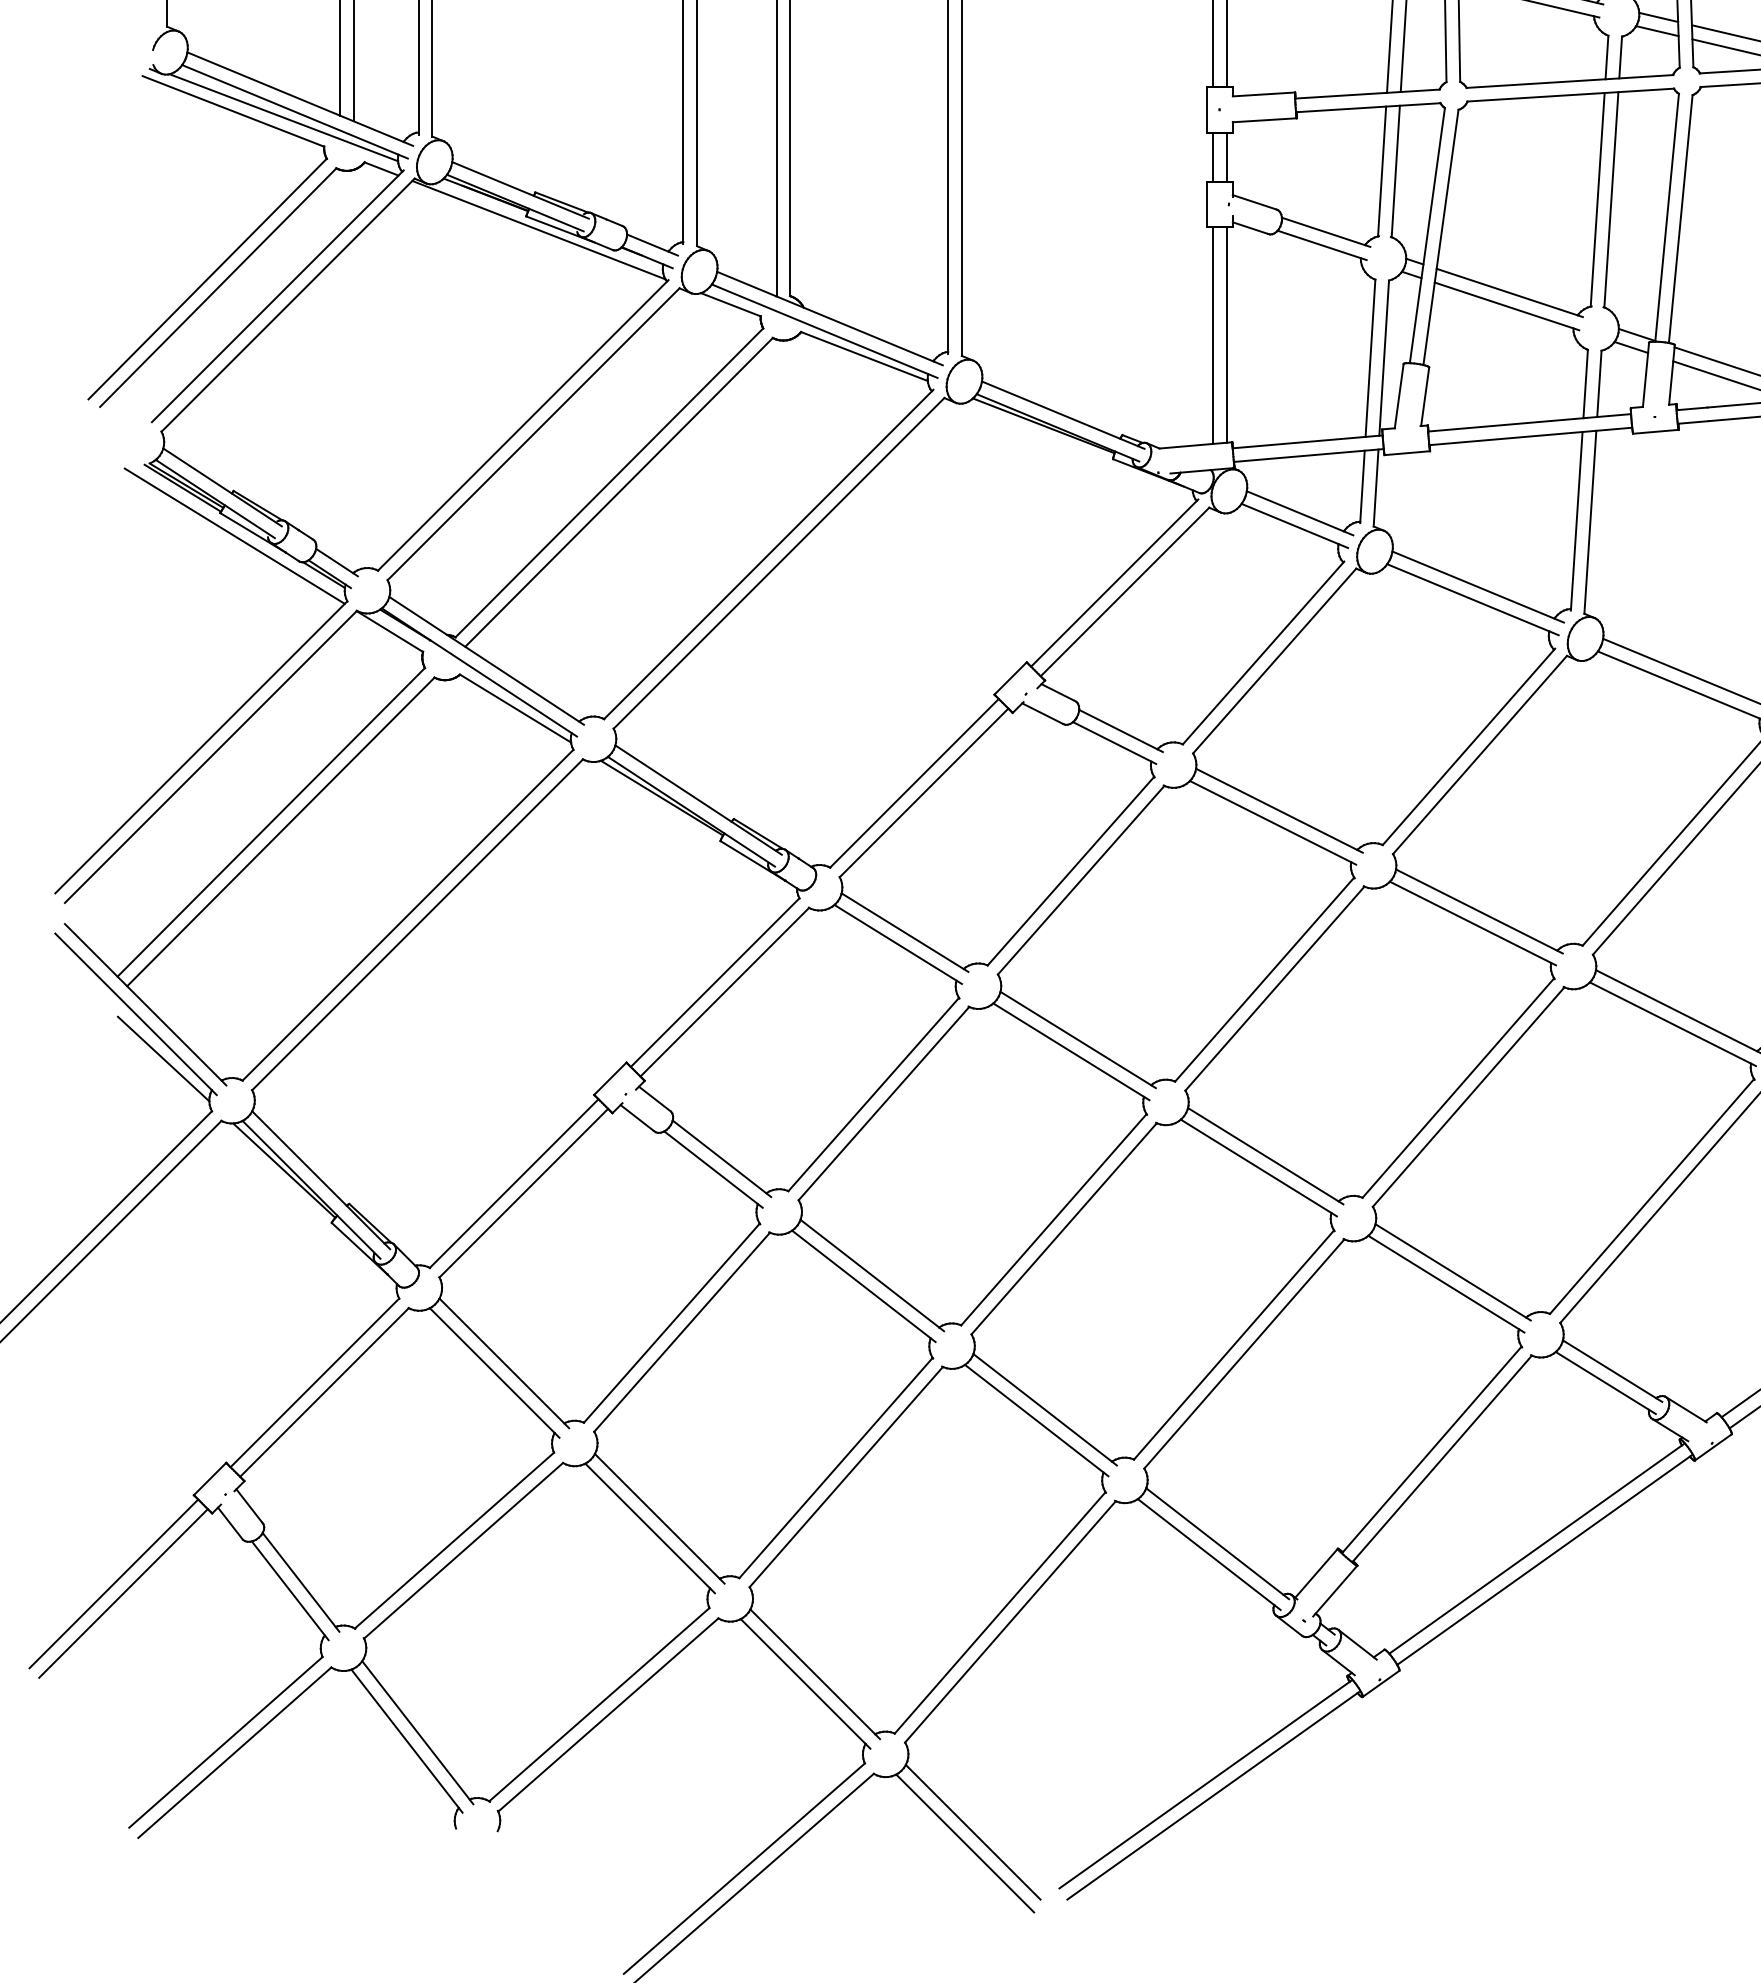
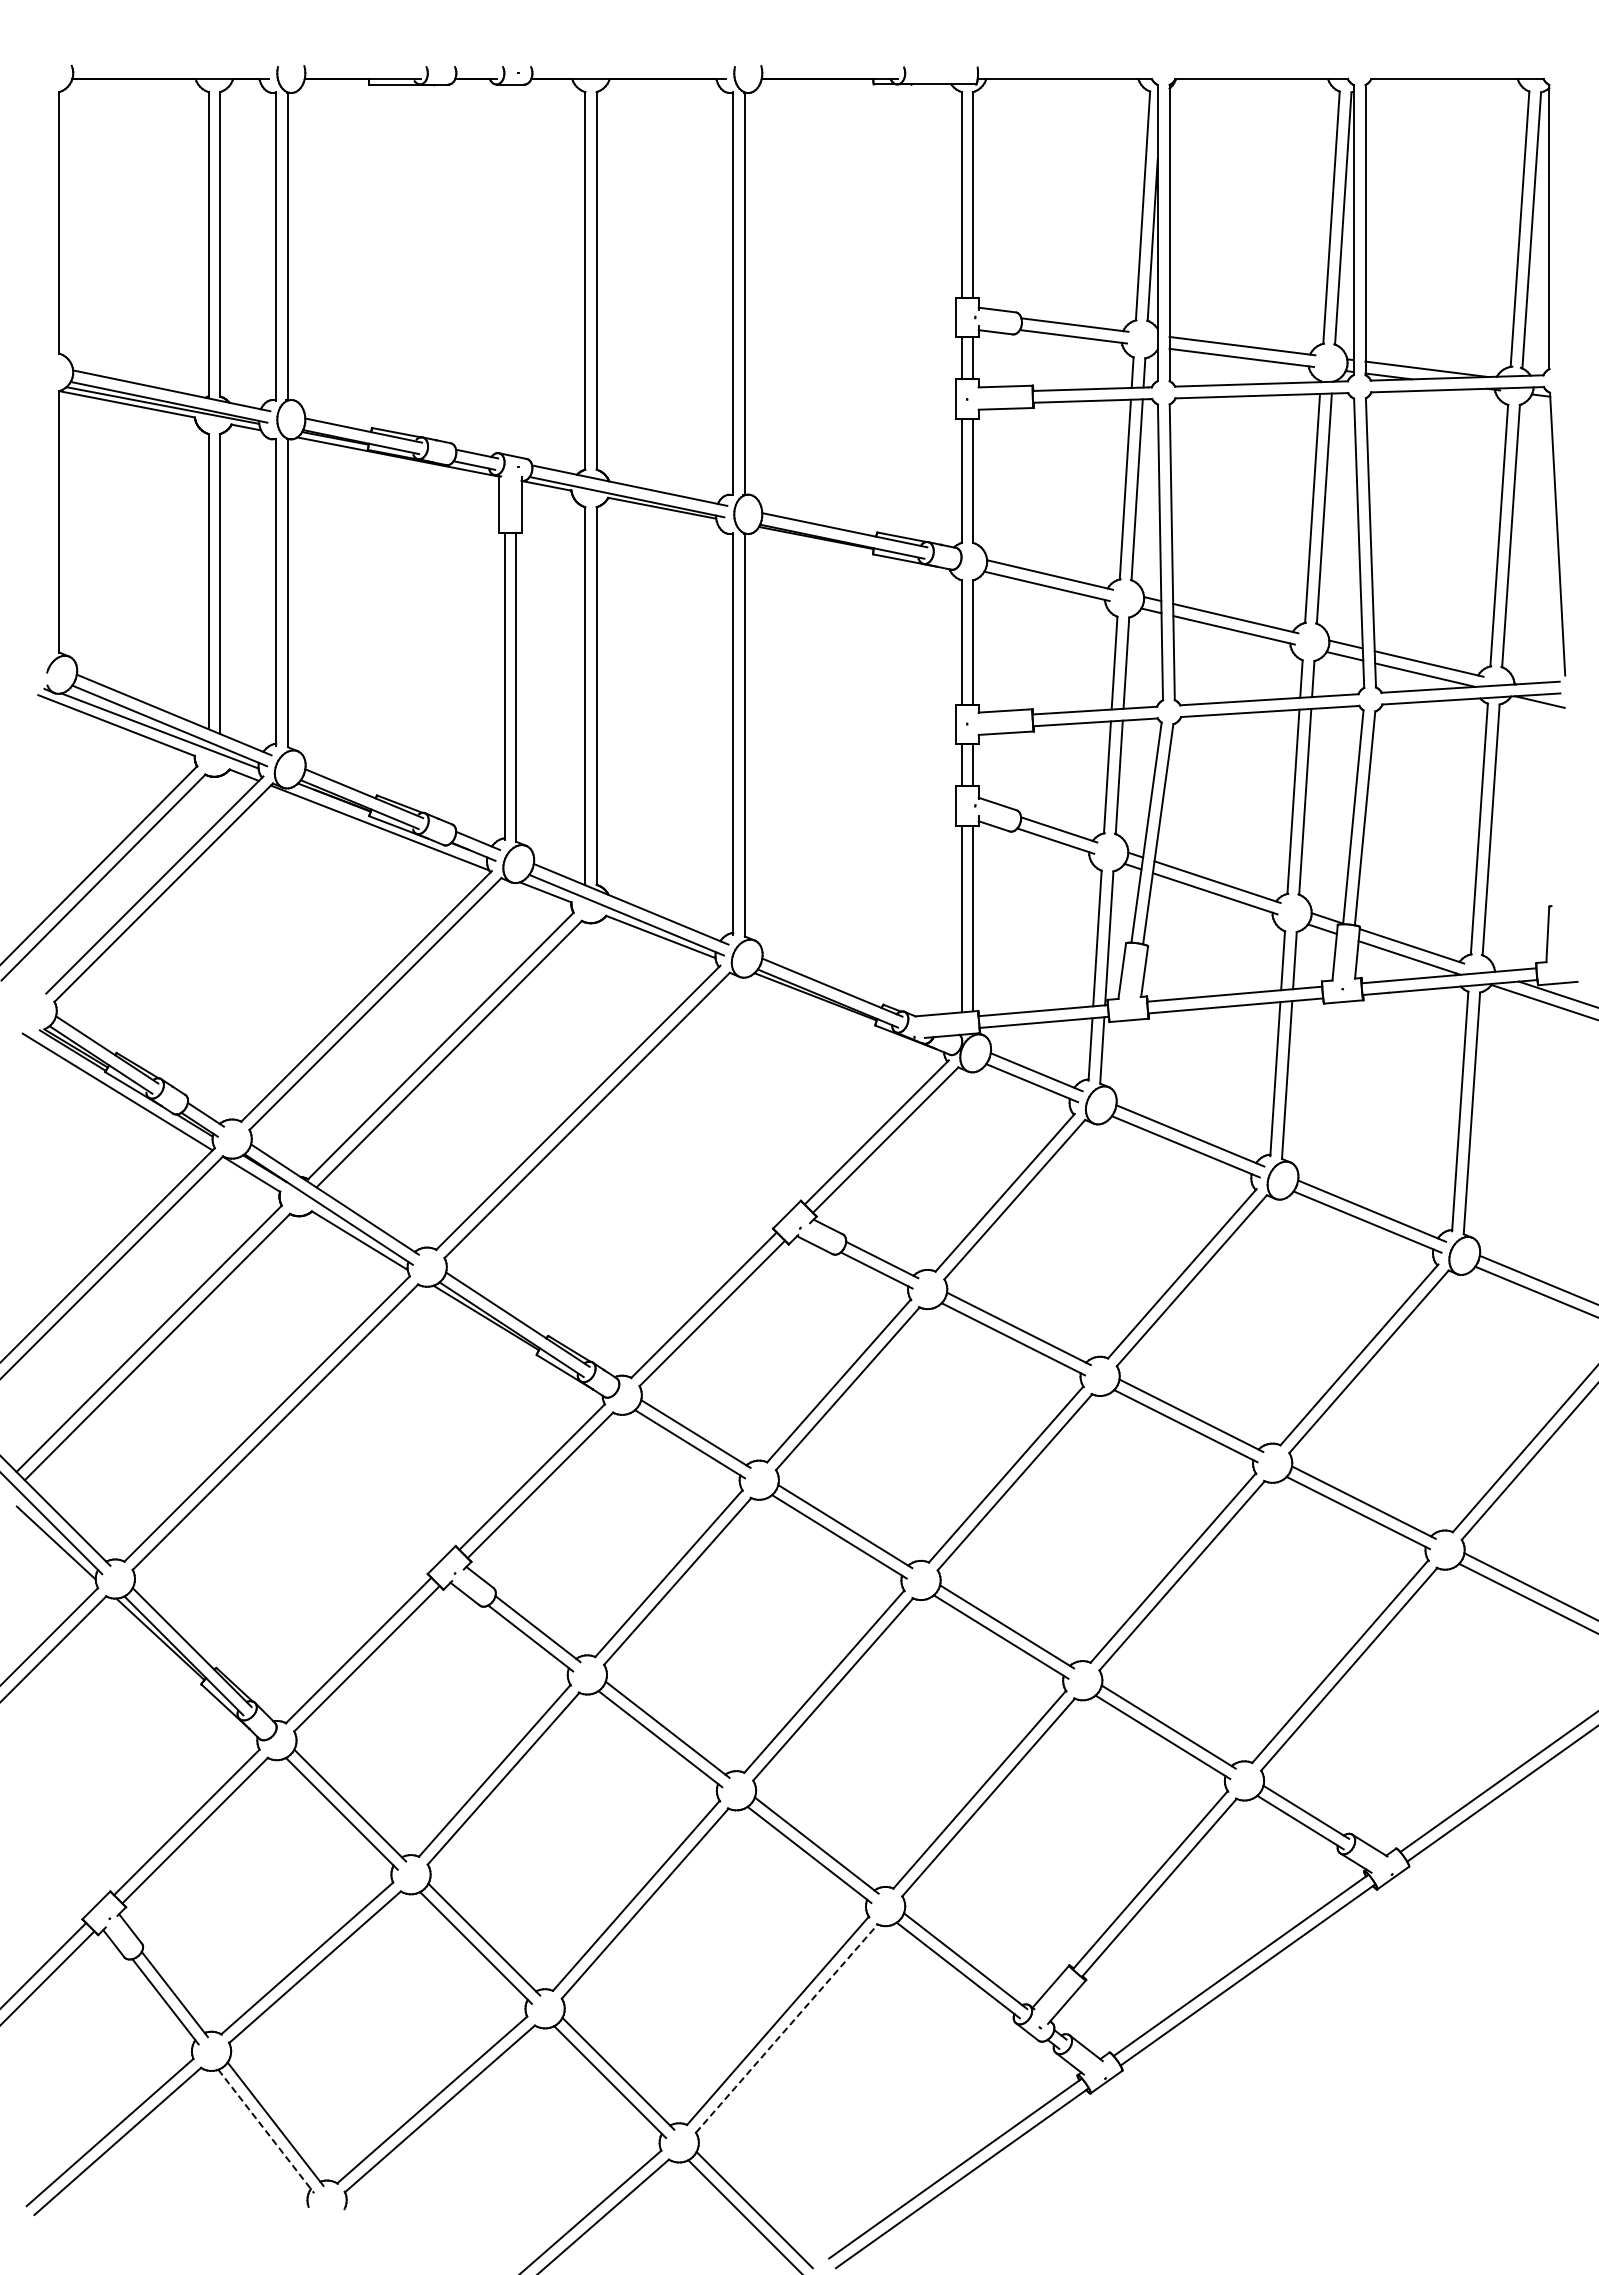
line: (1011, 1621) -> (787, 2028), solid -> dashed
line: (407, 1741) -> (266, 2131), solid -> dashed

